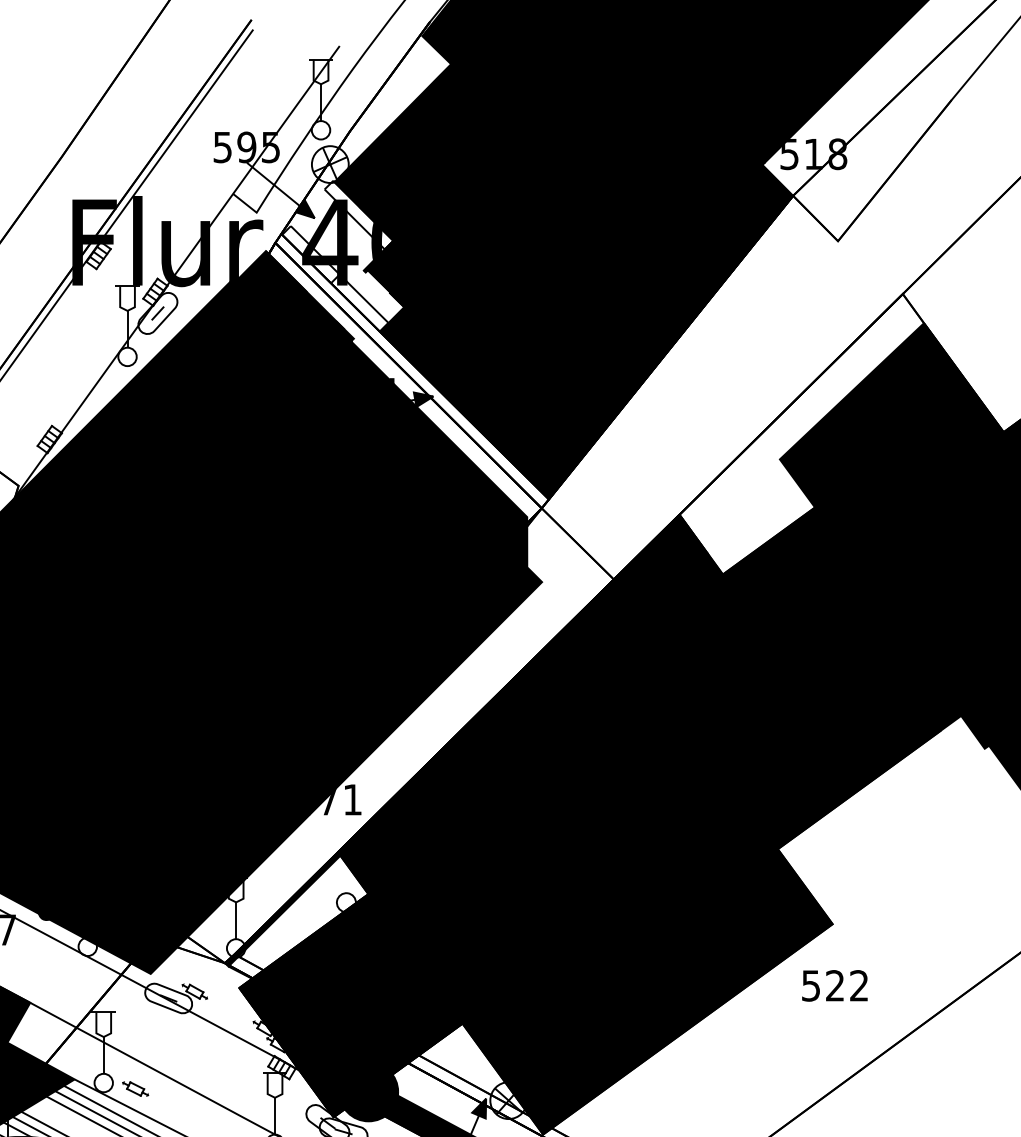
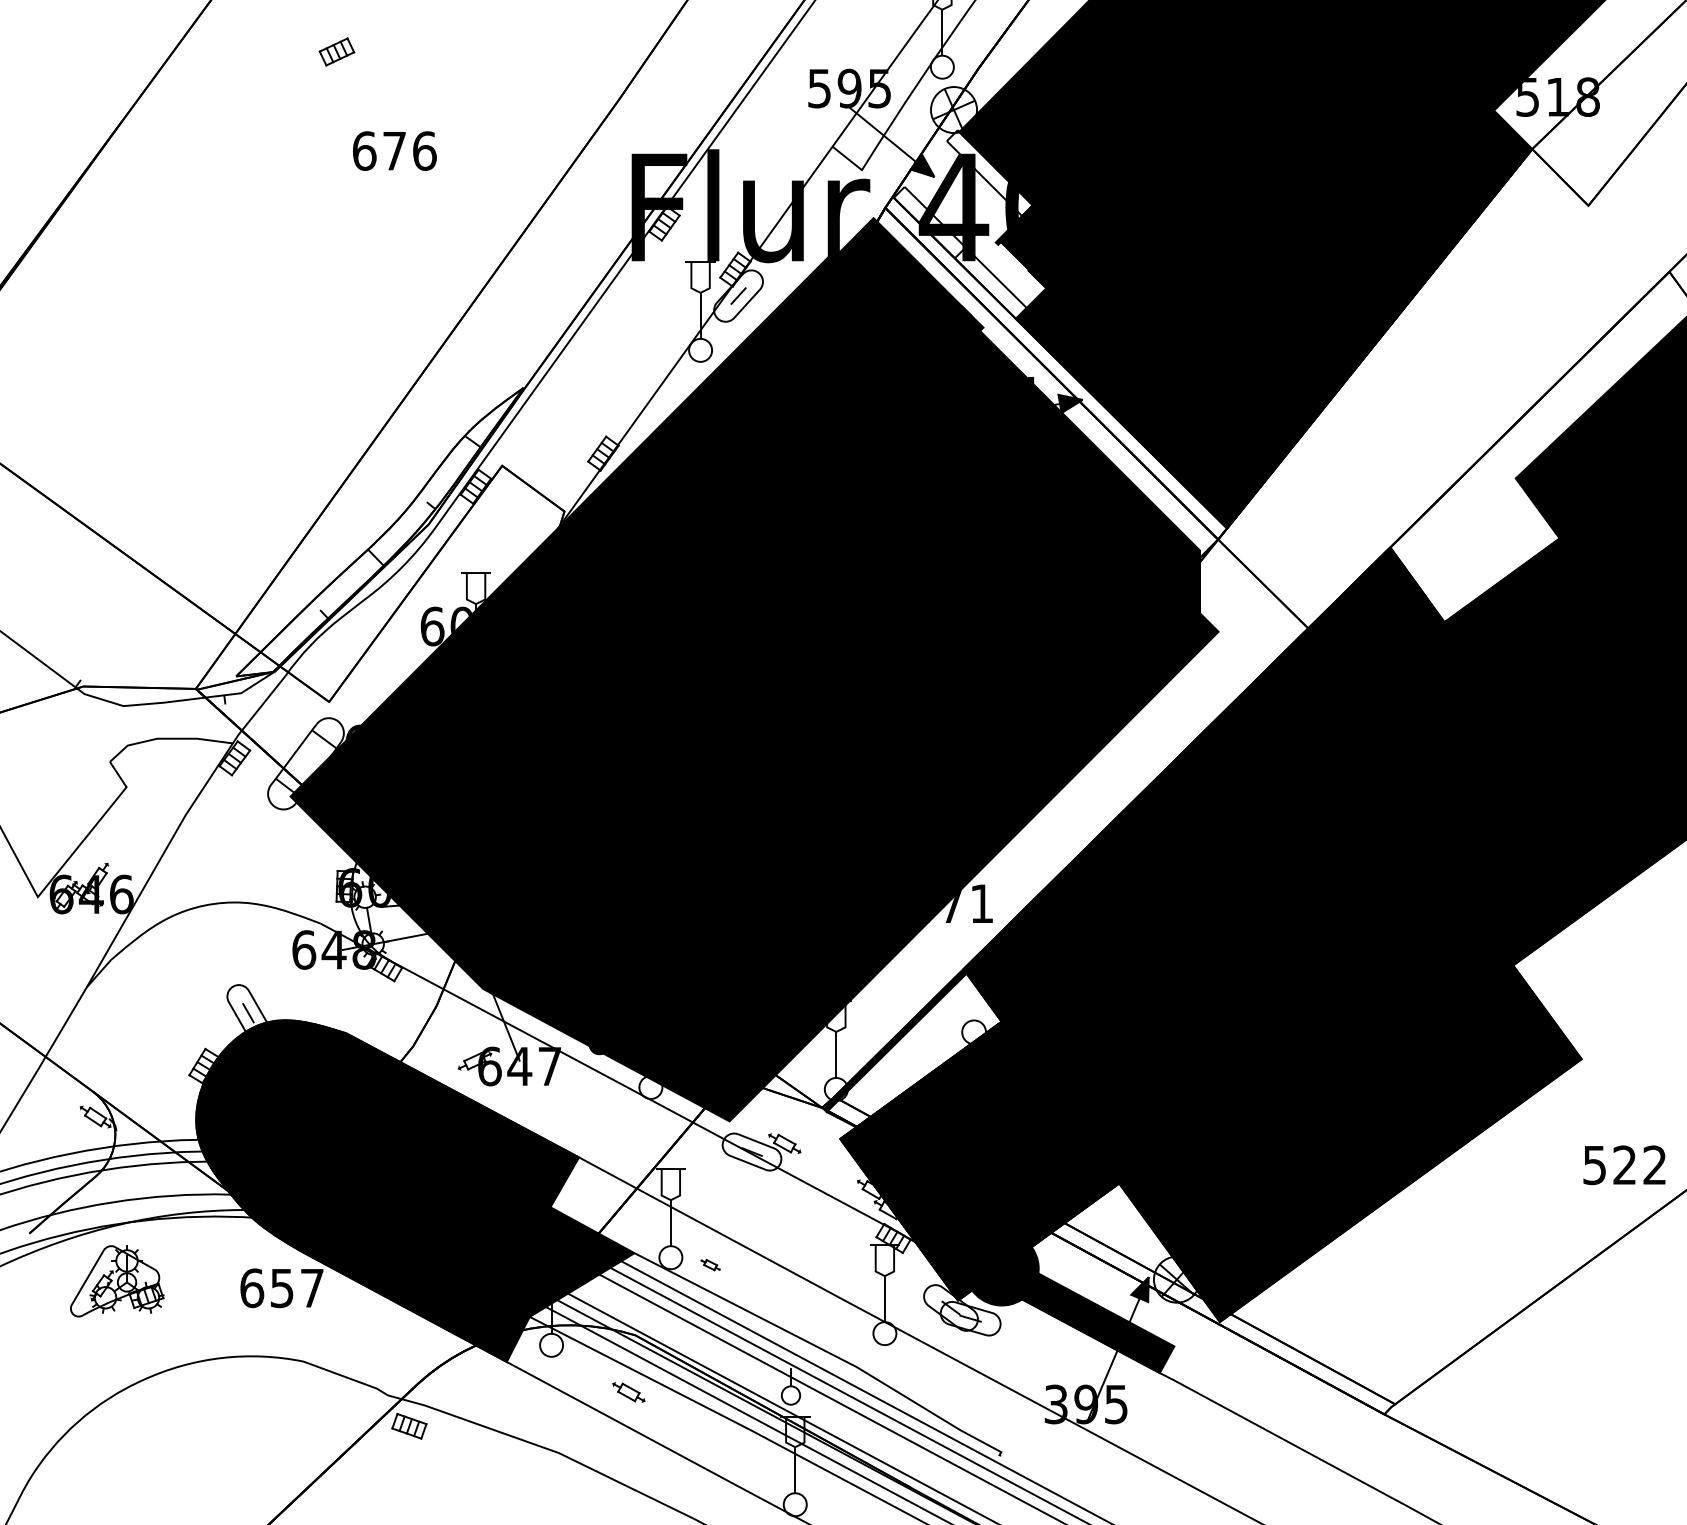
text: (834, 986) -> (1624, 1165), moved
part: (135, 1088) -> (710, 1264), size x0.6

